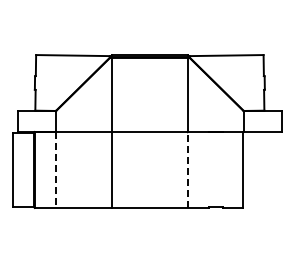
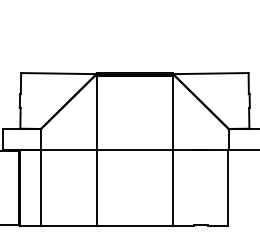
line: (55, 169) -> (40, 187), dashed -> solid
line: (188, 169) -> (173, 187), dashed -> solid

